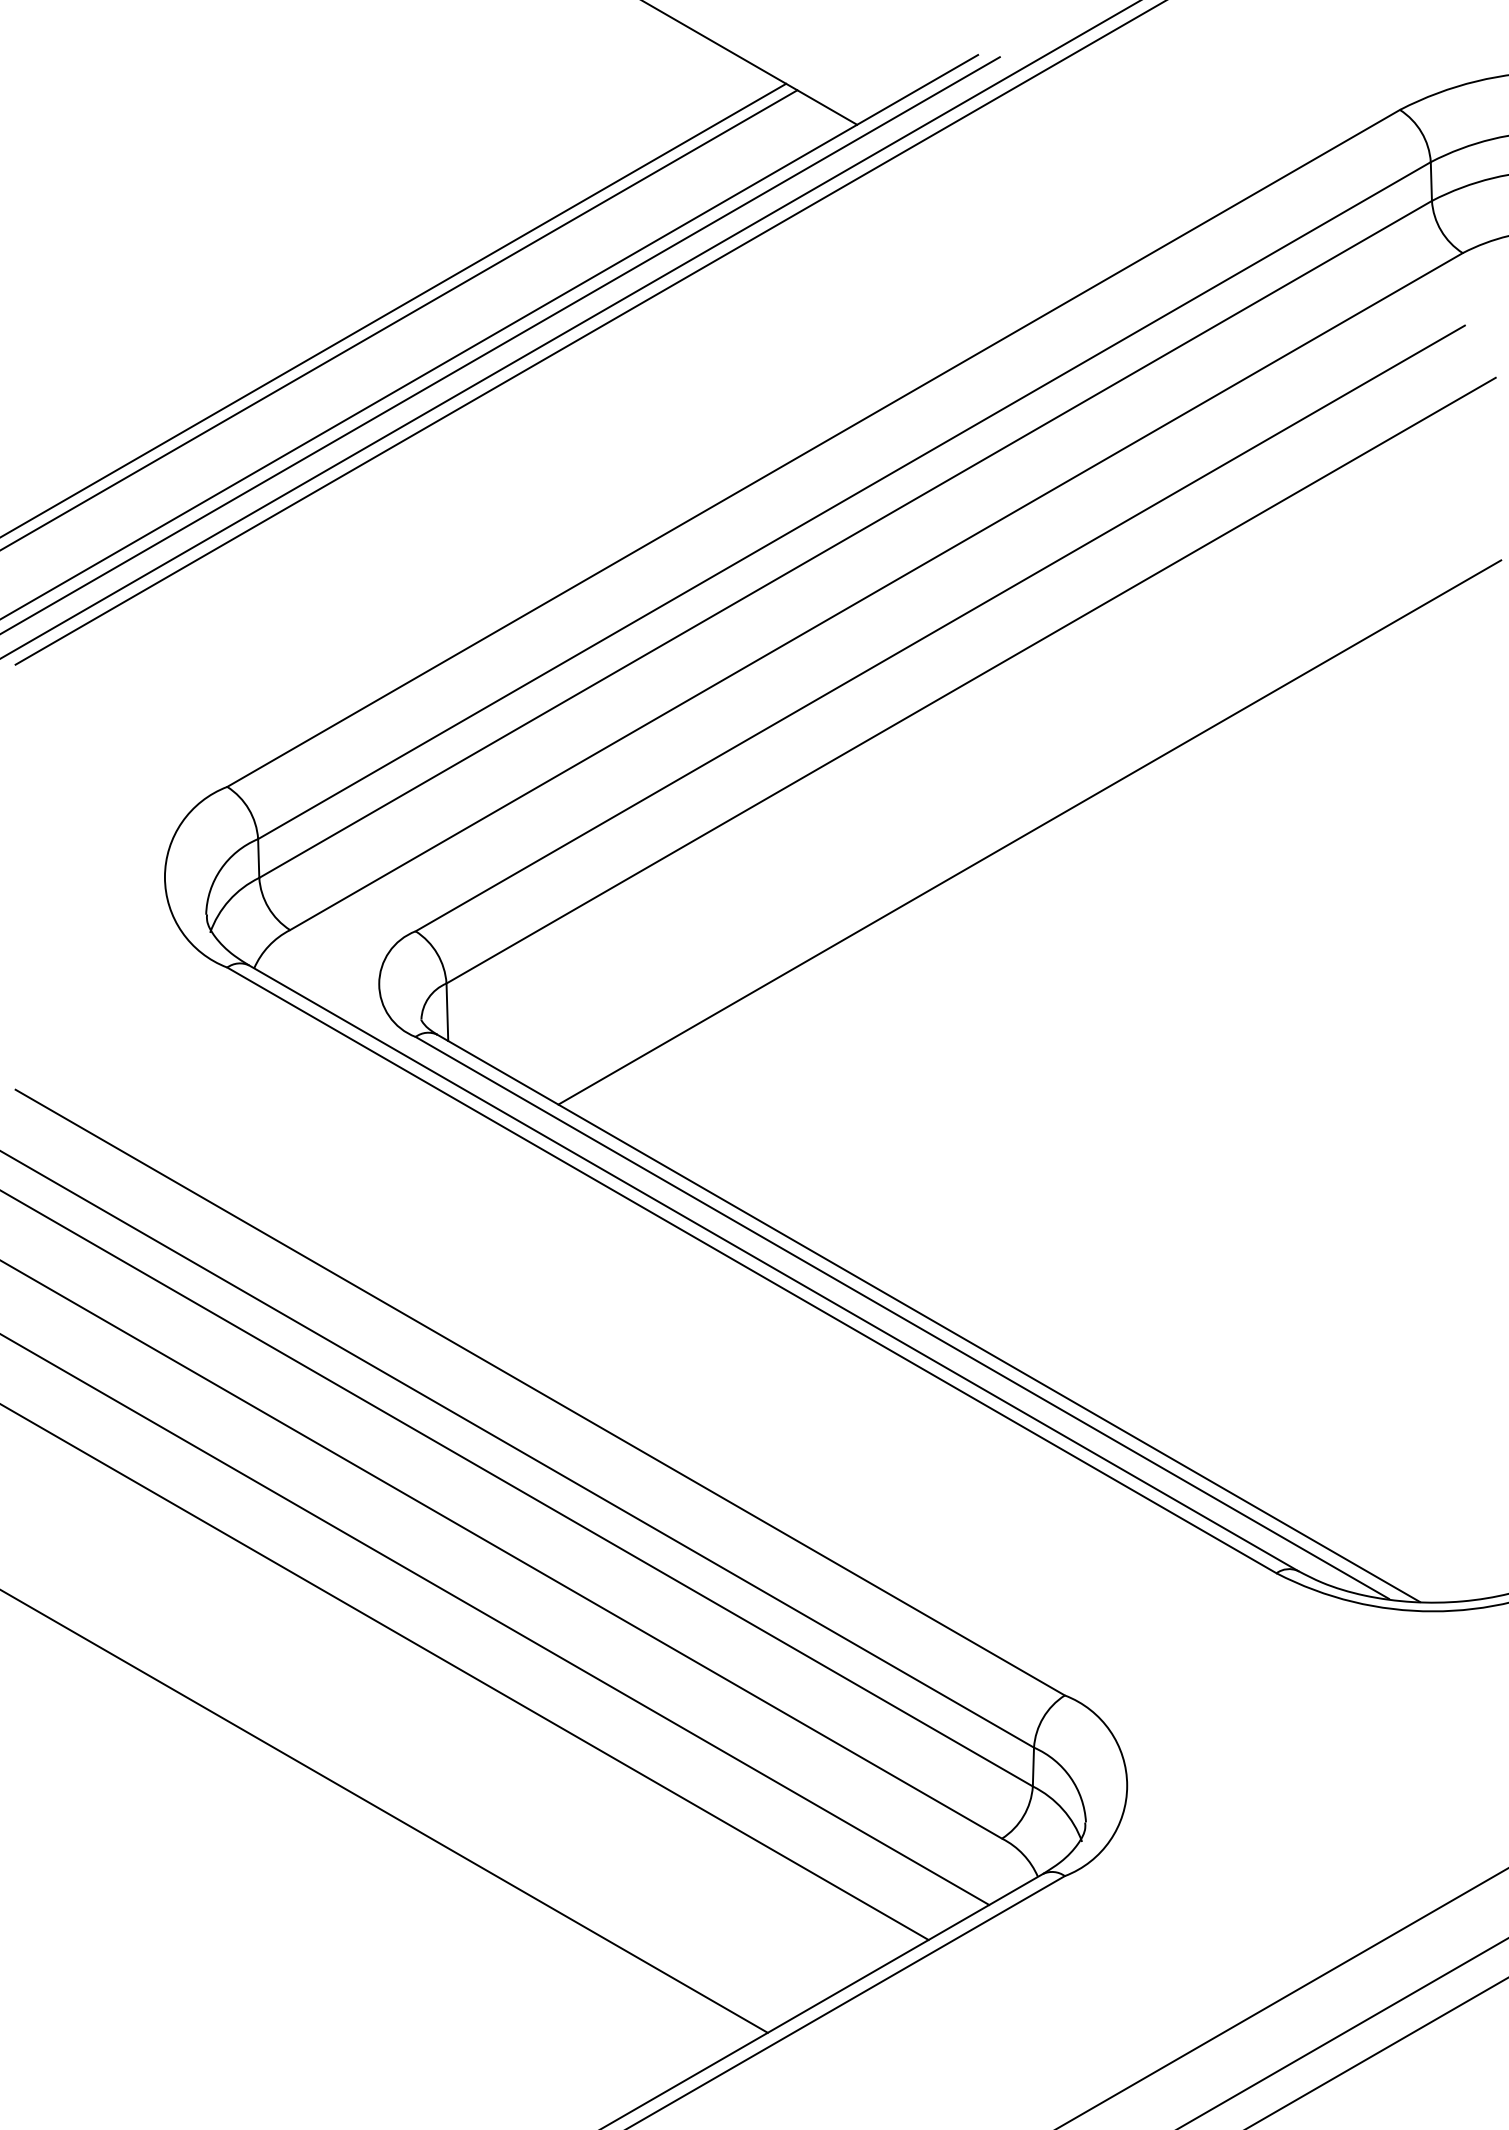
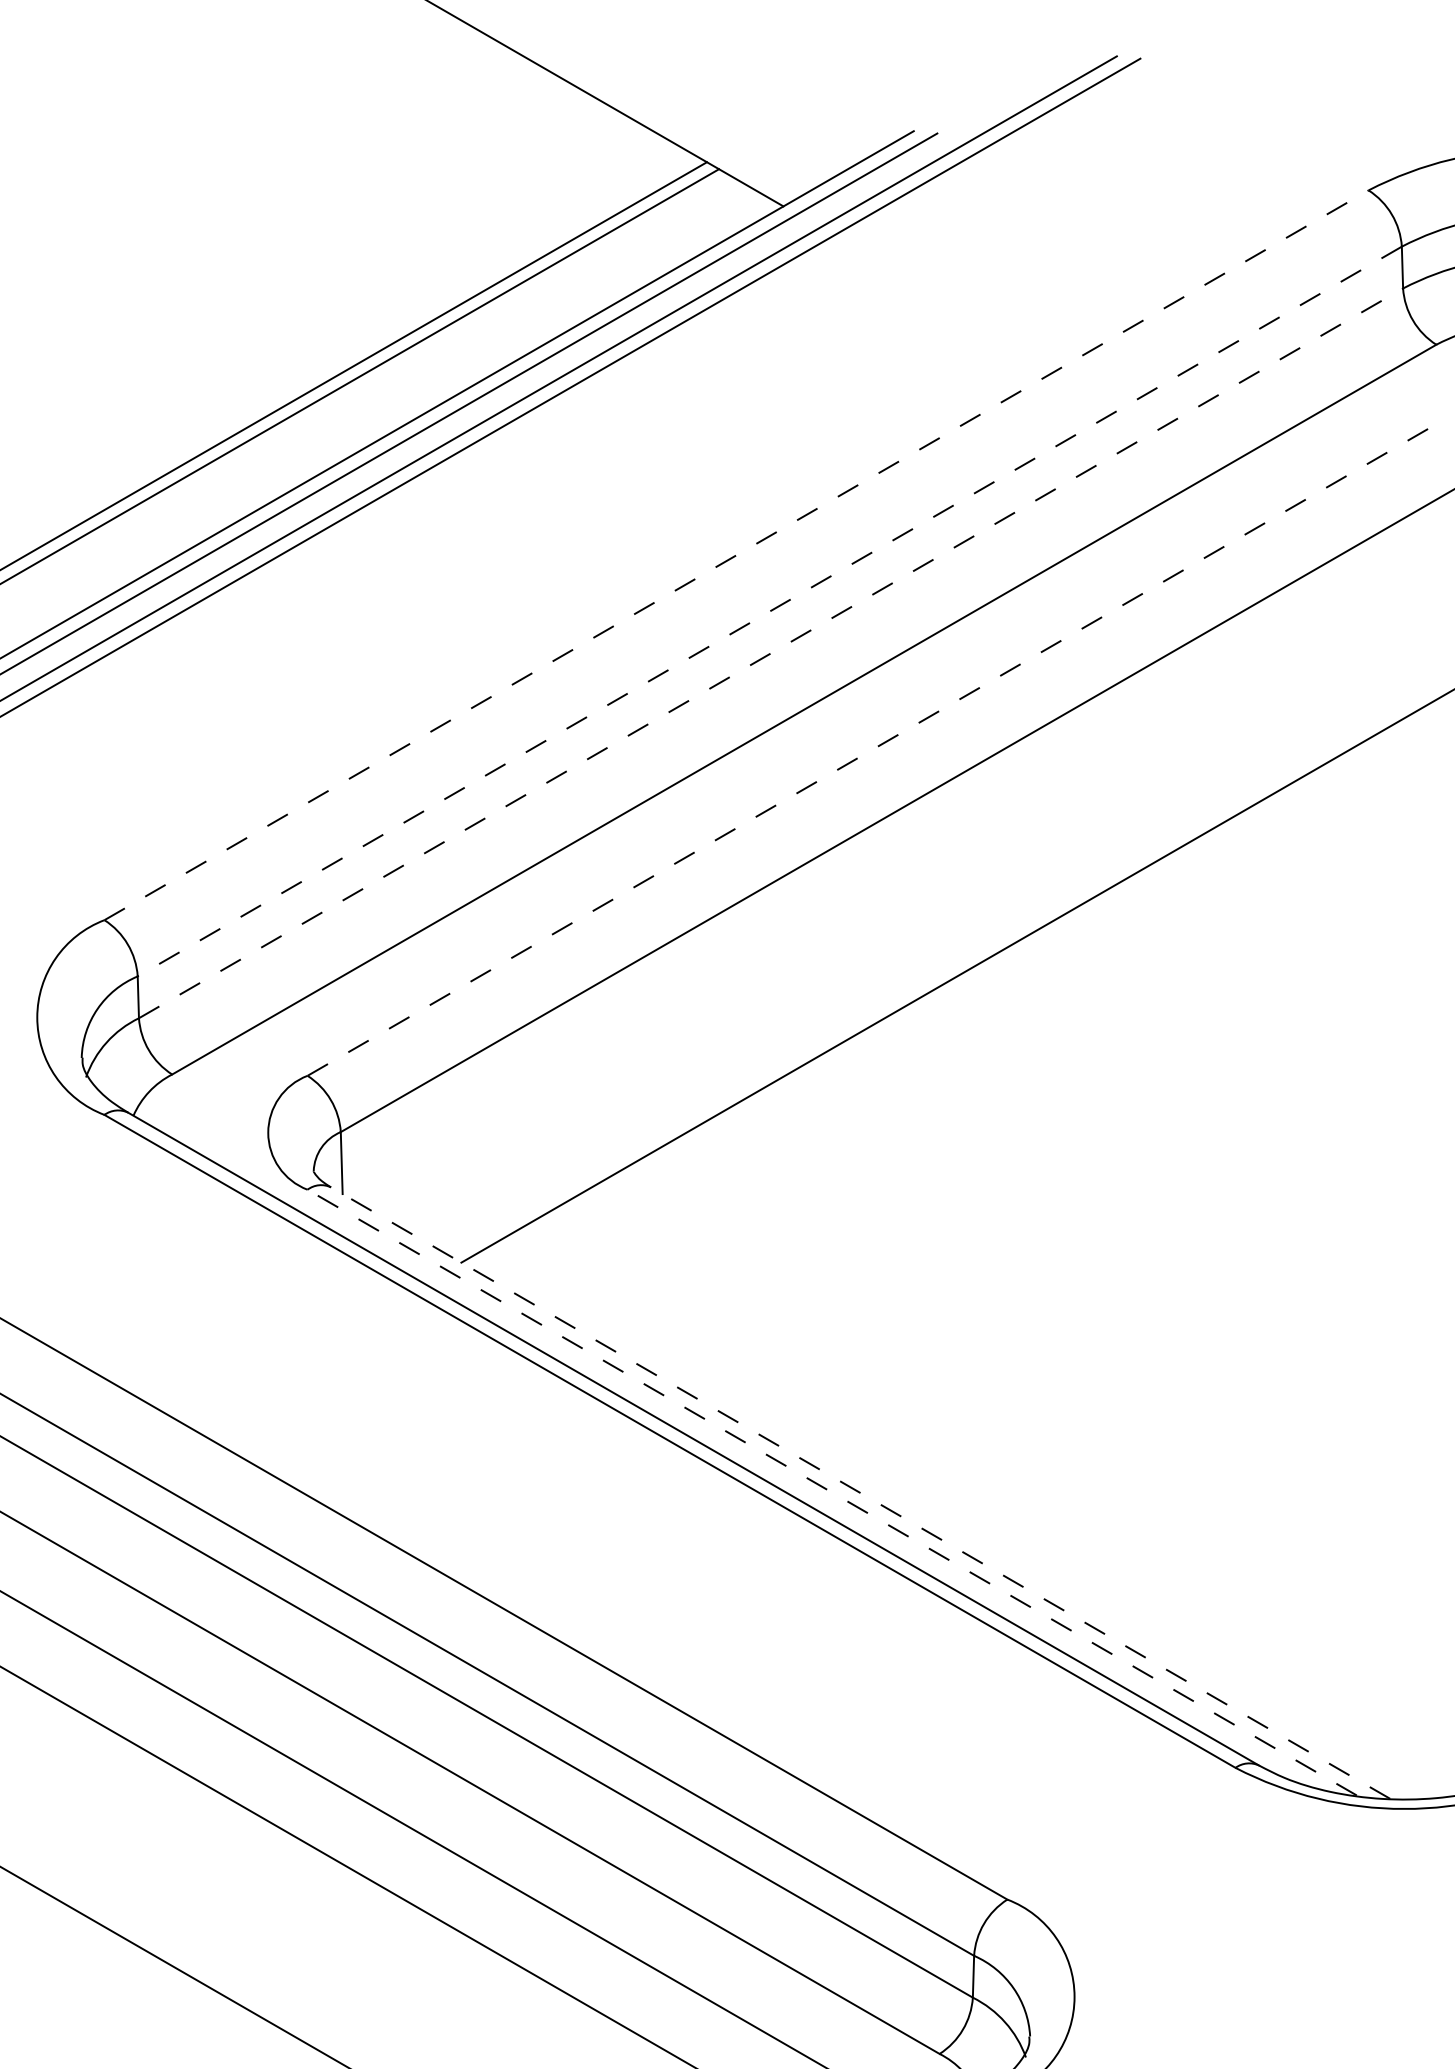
line: (814, 448) -> (737, 555), solid -> dashed
line: (844, 500) -> (769, 611), solid -> dashed
line: (846, 539) -> (771, 653), solid -> dashed
line: (940, 628) -> (873, 749), solid -> dashed
line: (902, 1317) -> (832, 1492), solid -> dashed
line: (928, 1318) -> (860, 1493), solid -> dashed

